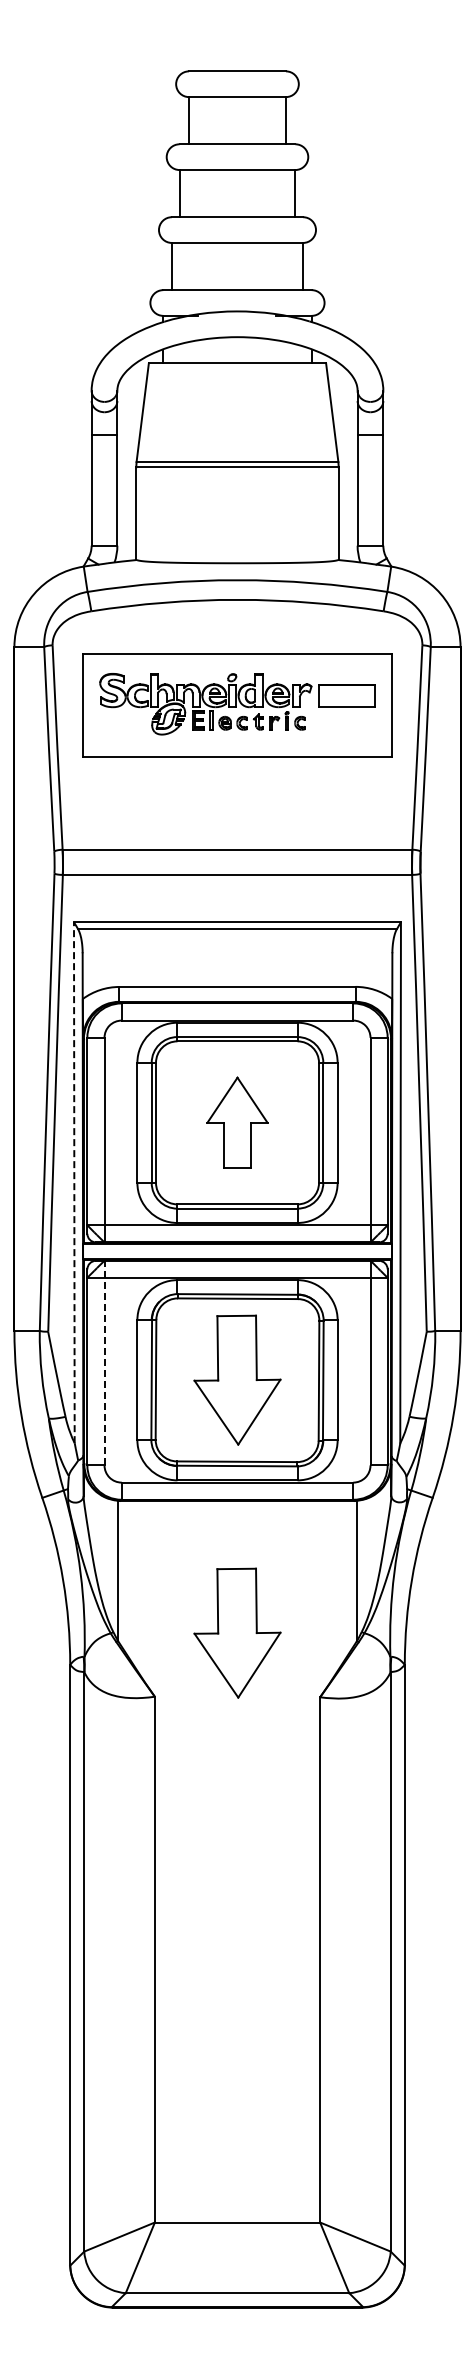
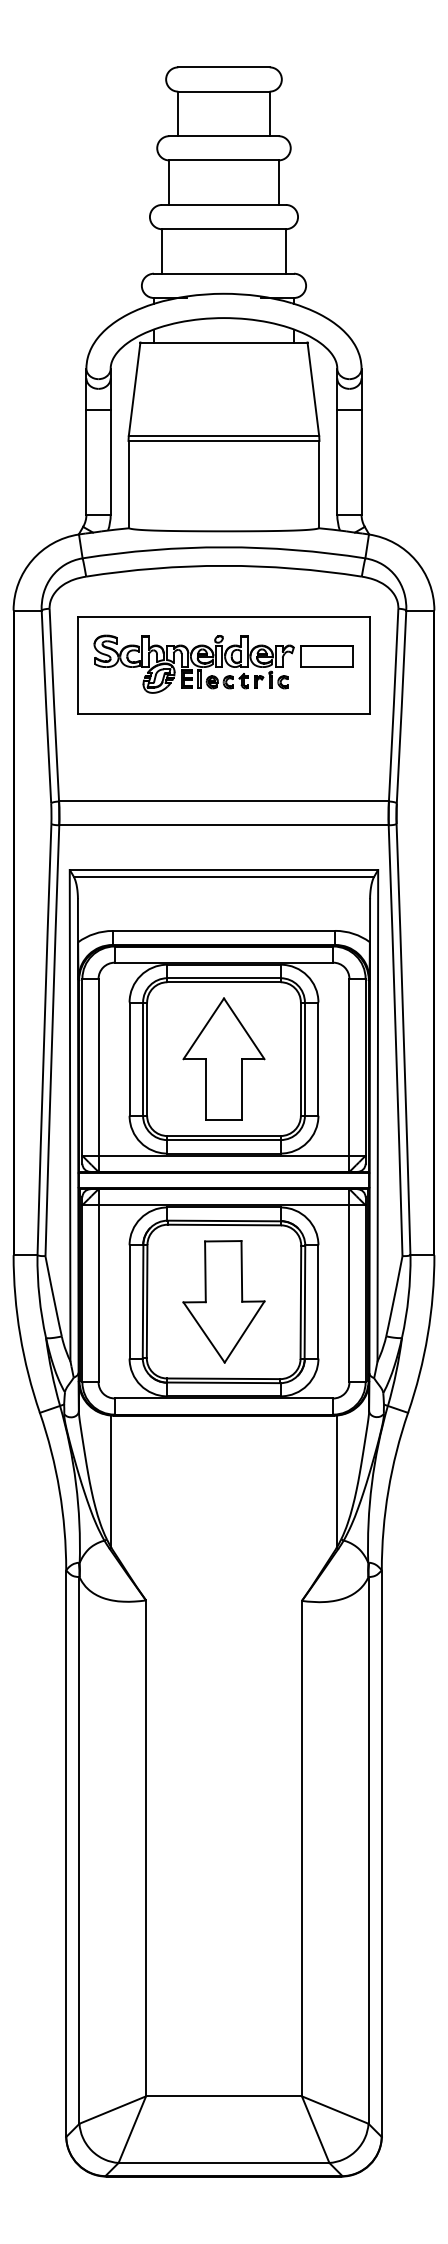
part: (237, 1122) -> (224, 1058), size x1.43
line: (74, 1182) -> (70, 1115), dashed -> solid
line: (104, 1362) -> (98, 1285), dashed -> solid
part: (237, 1632) -> (224, 1539), removed

